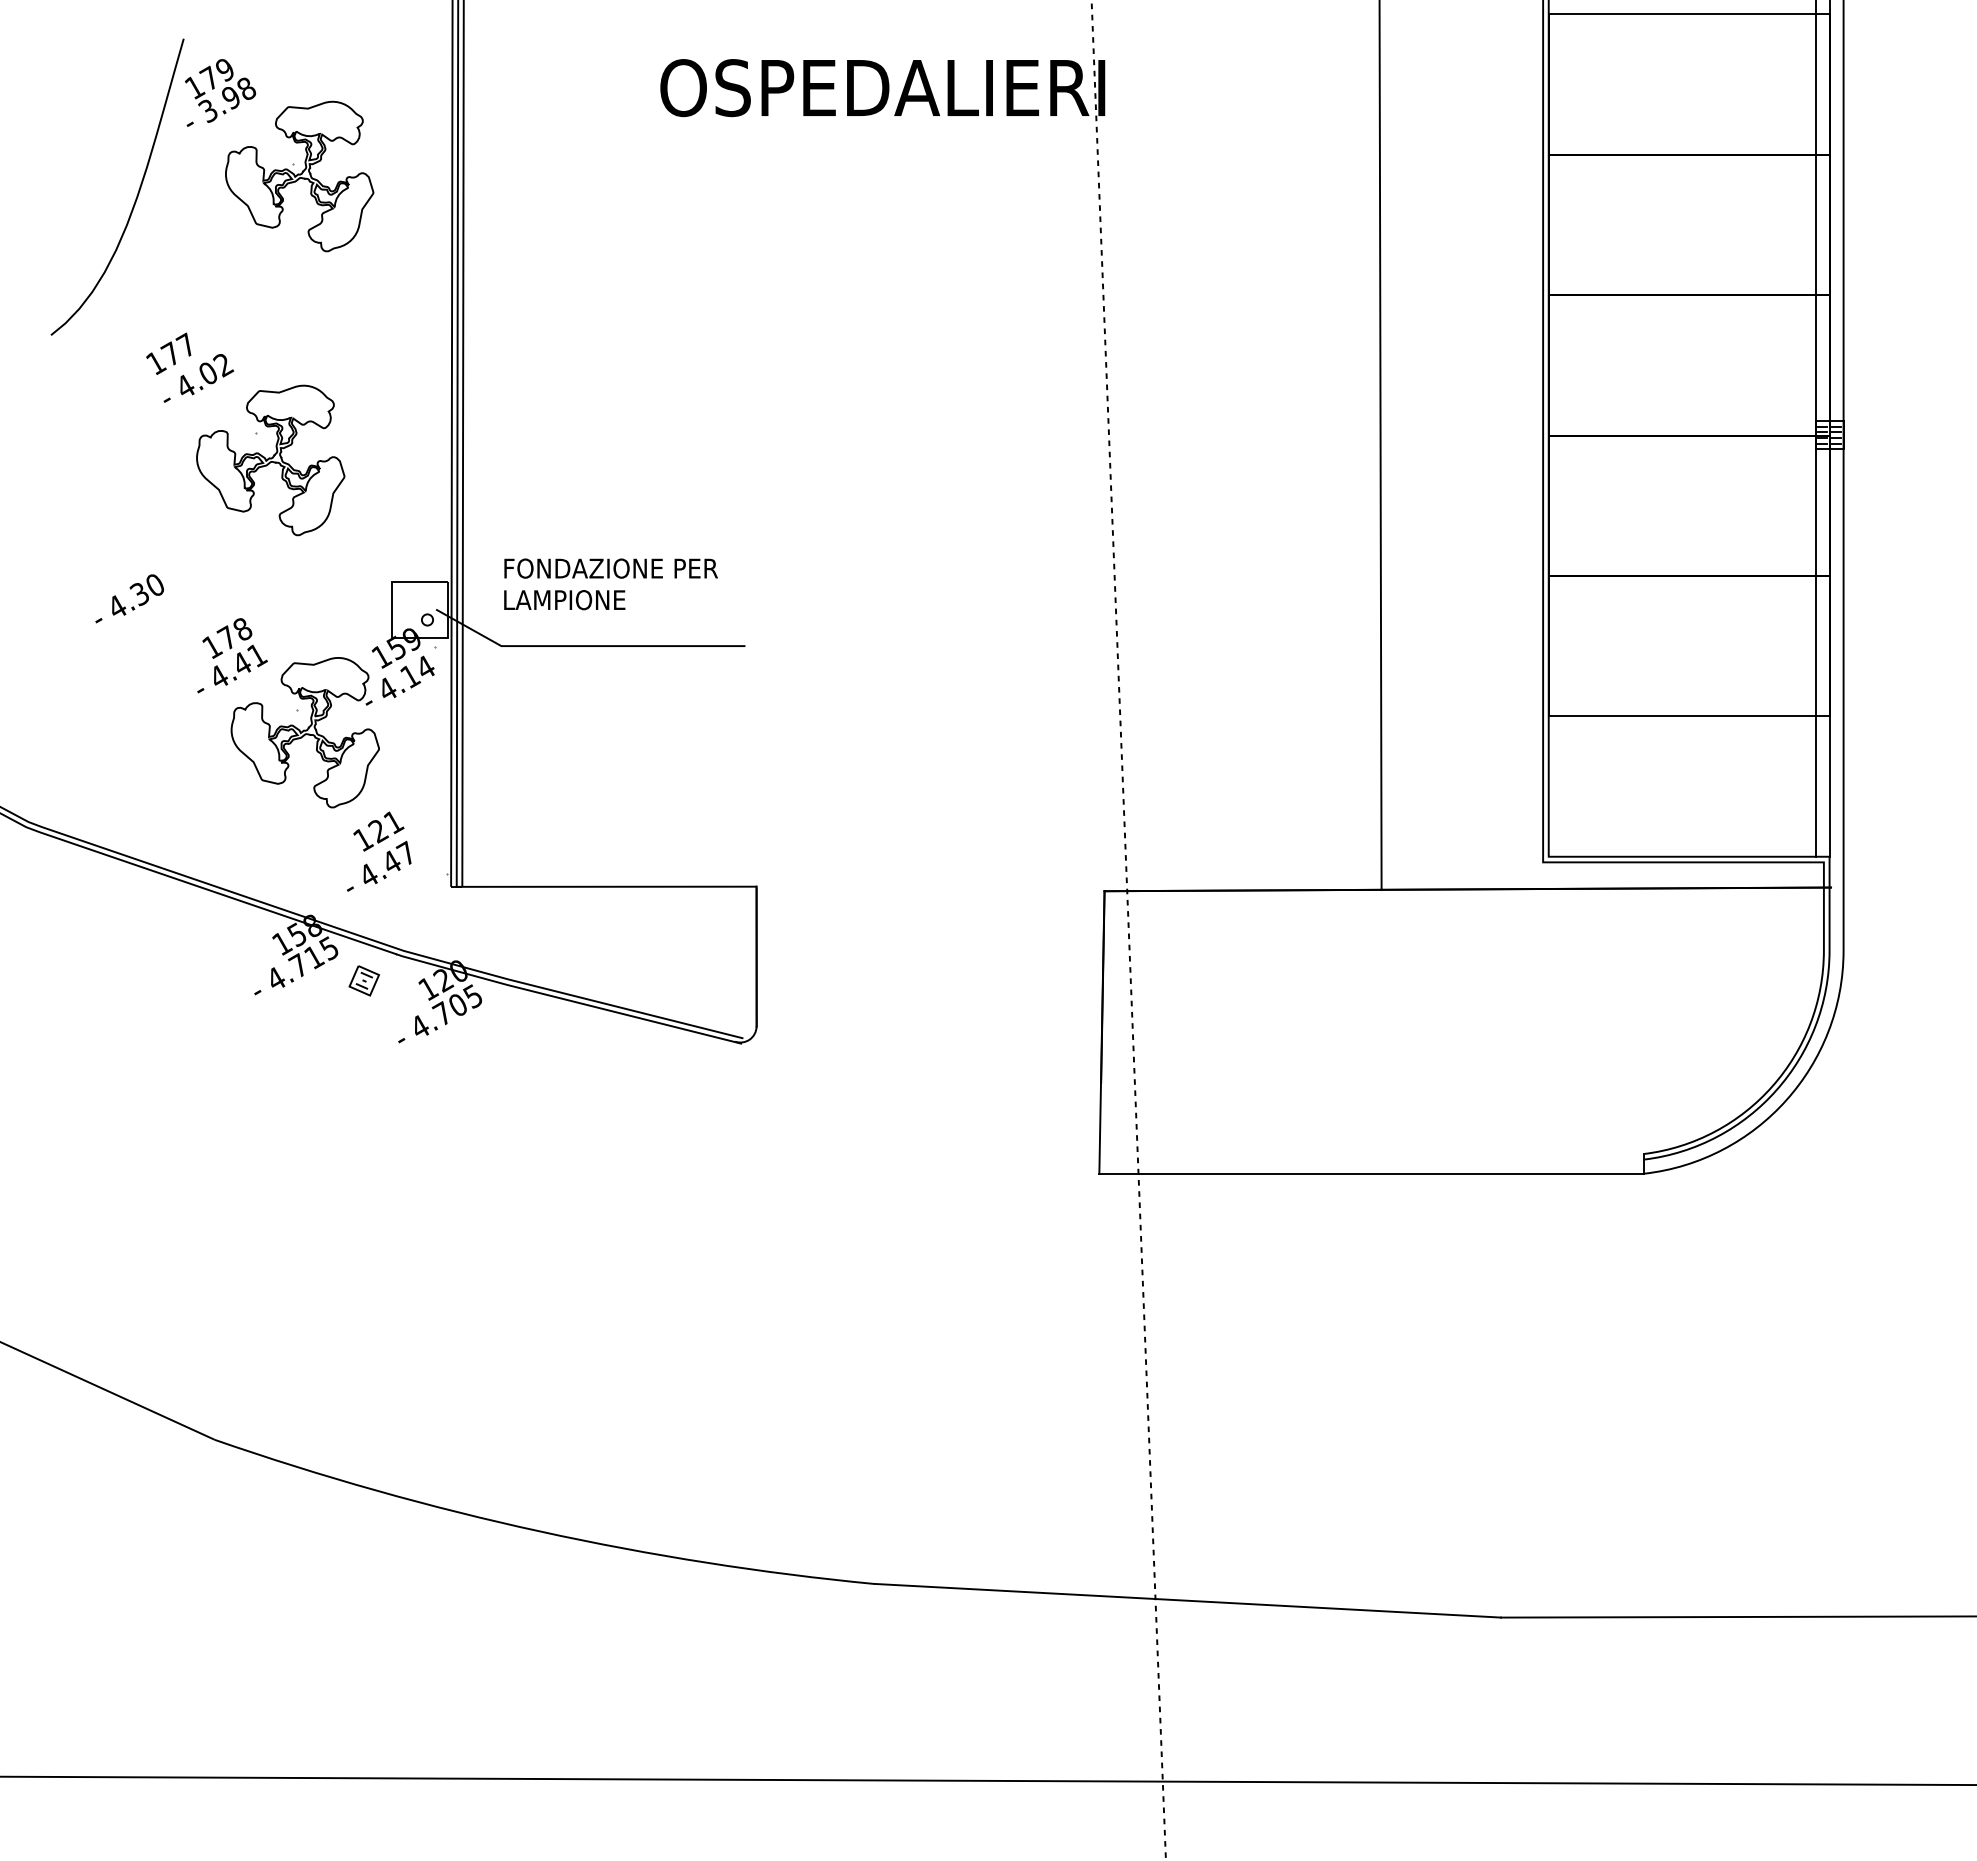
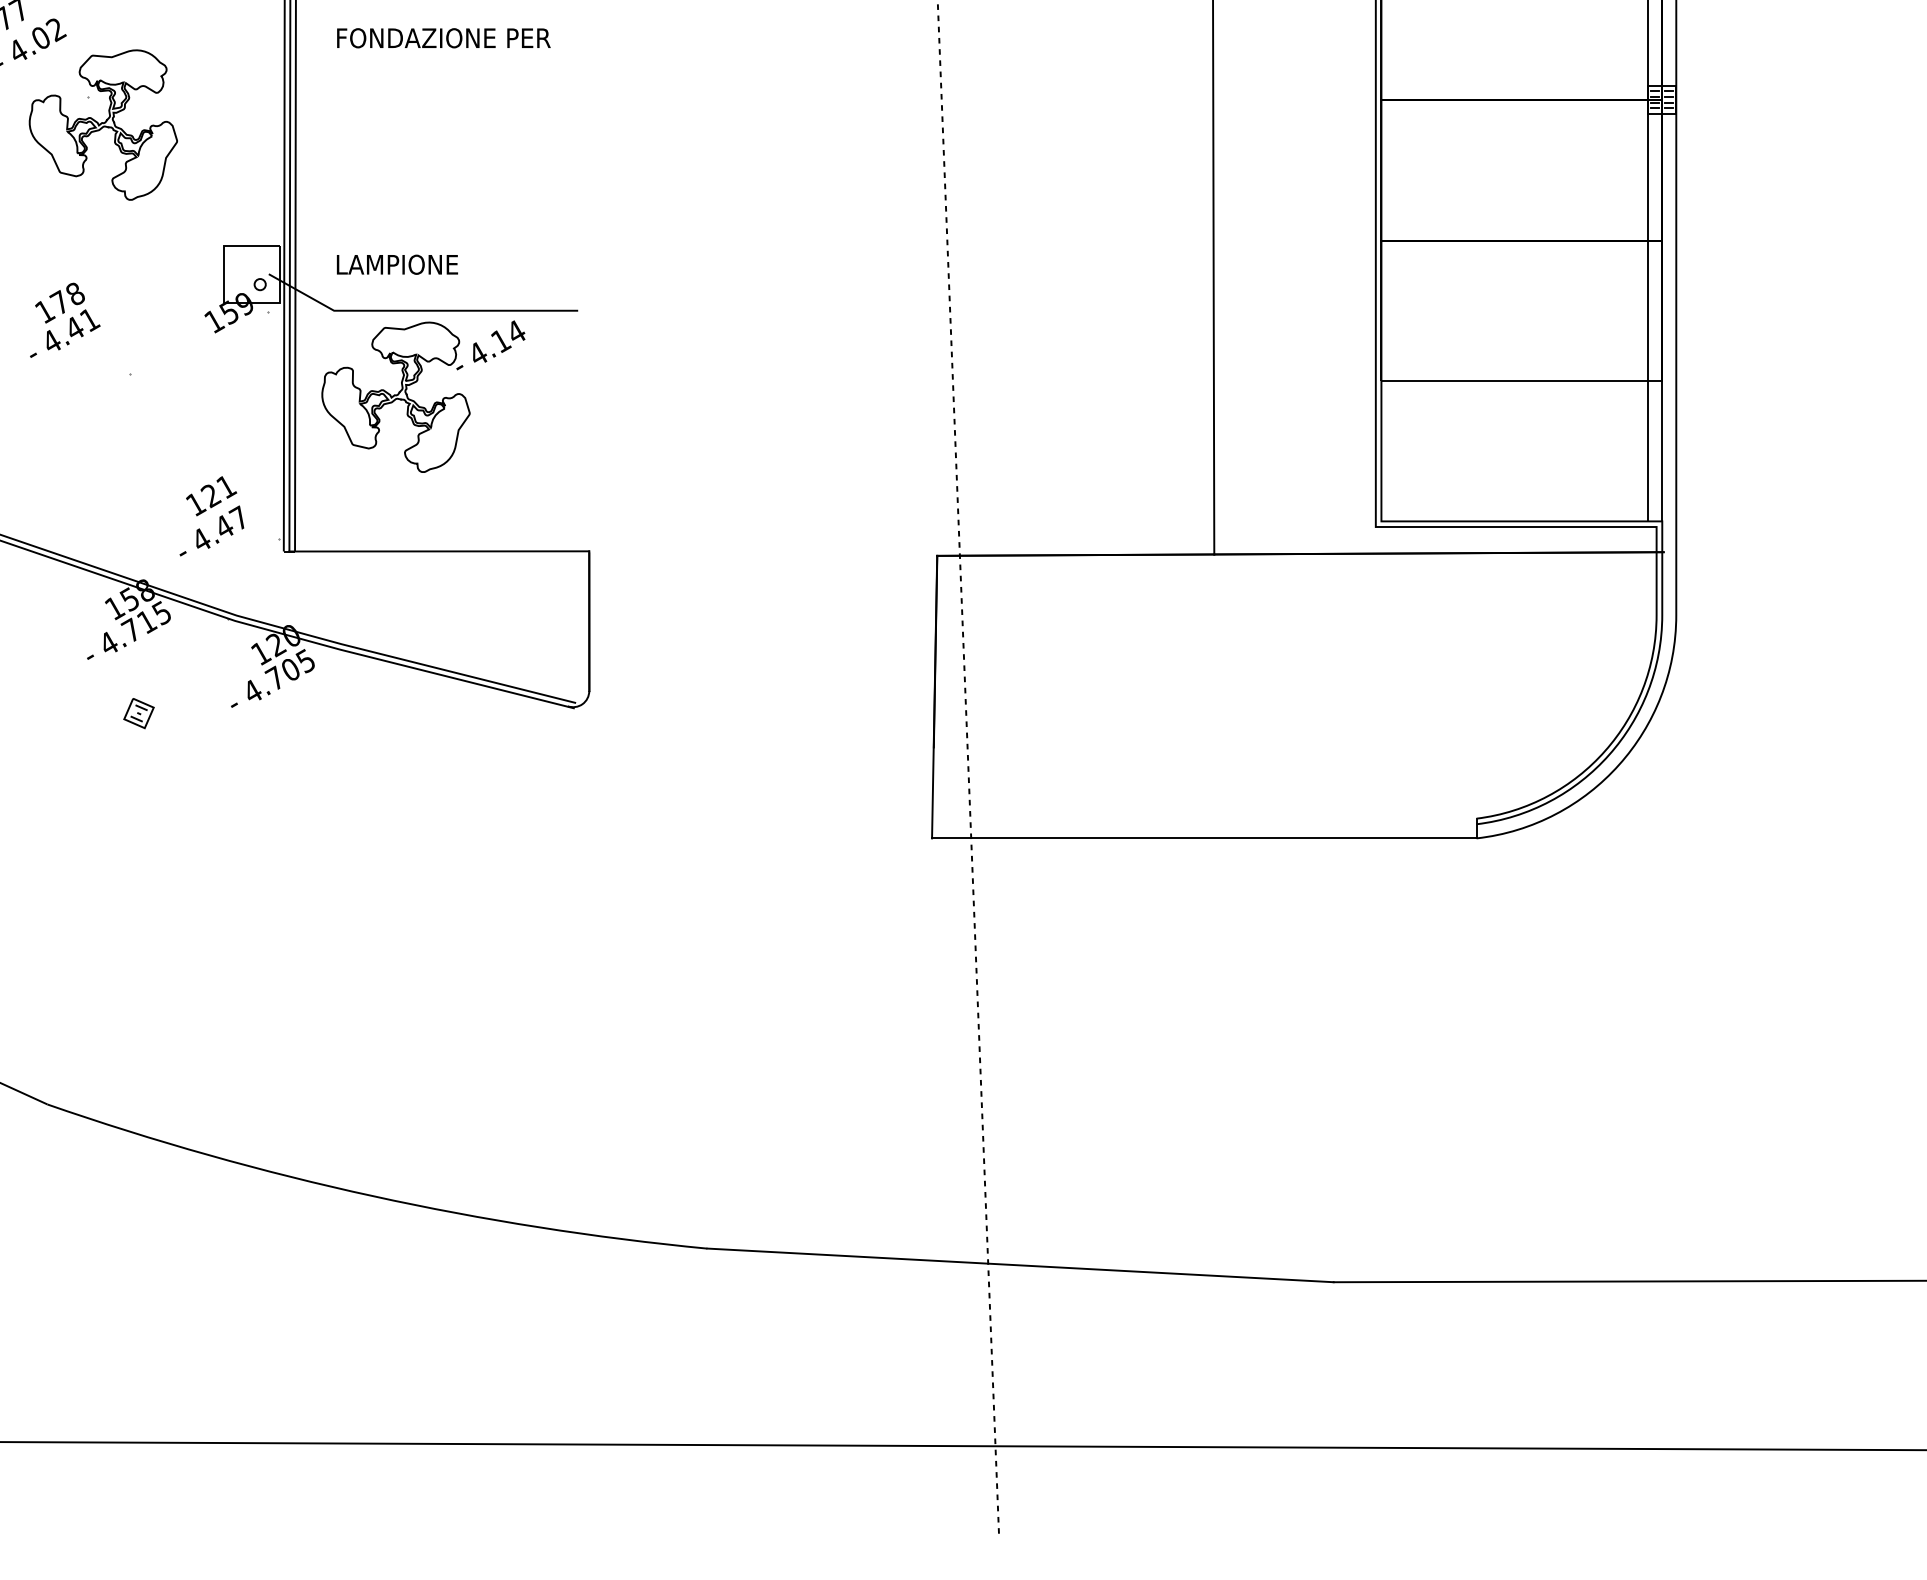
text: (610, 568) -> (443, 38), moved
part: (325, 737) -> (416, 402), moved
part: (364, 980) -> (139, 713), moved

